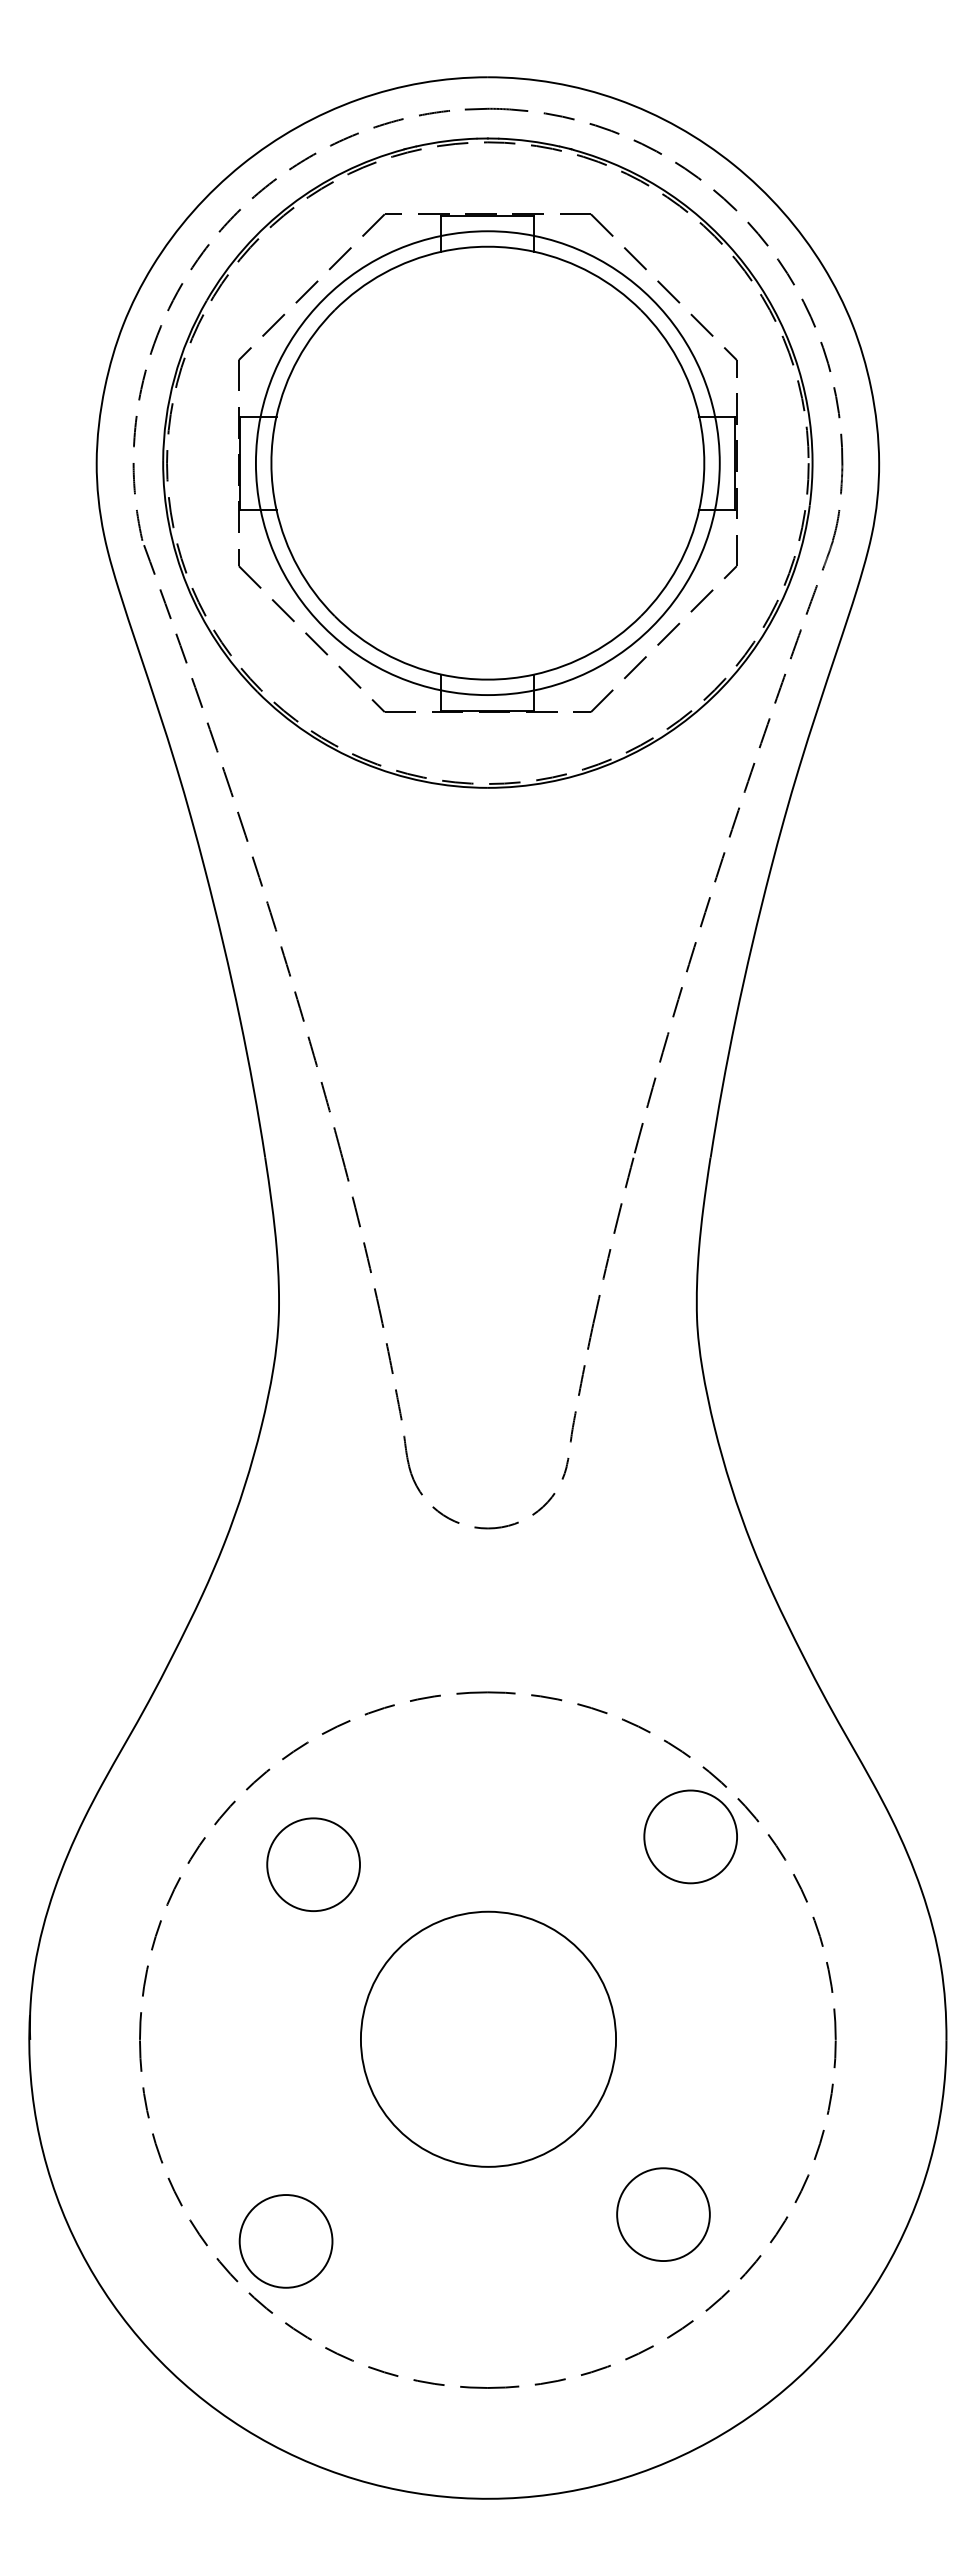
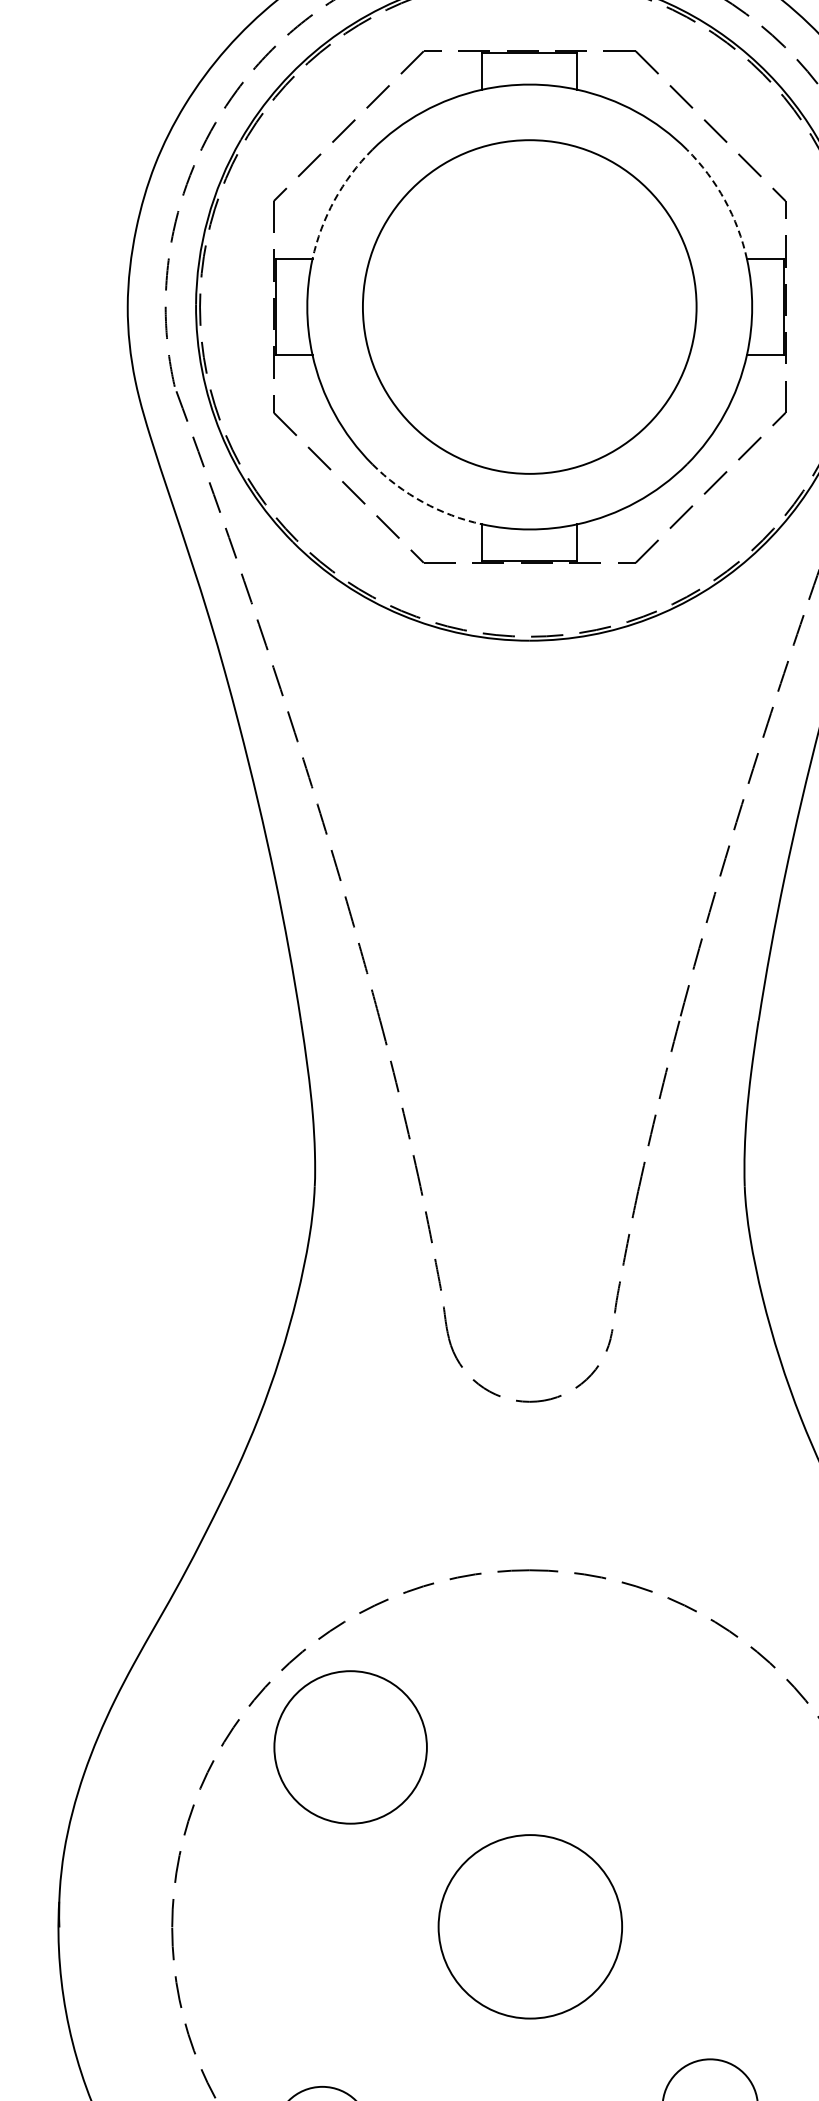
arc: (297, 359) -> (334, 200), solid -> dashed
arc: (677, 359) -> (724, 200), solid -> dashed
circle: (487, 463) -> (529, 307), size x0.7
arc: (383, 653) -> (422, 502), solid -> dashed
circle: (690, 1836) -> (737, 1718), removed
circle: (313, 1864) -> (350, 1747), size x1.6
circle: (488, 2038) -> (530, 1925), size x0.7

